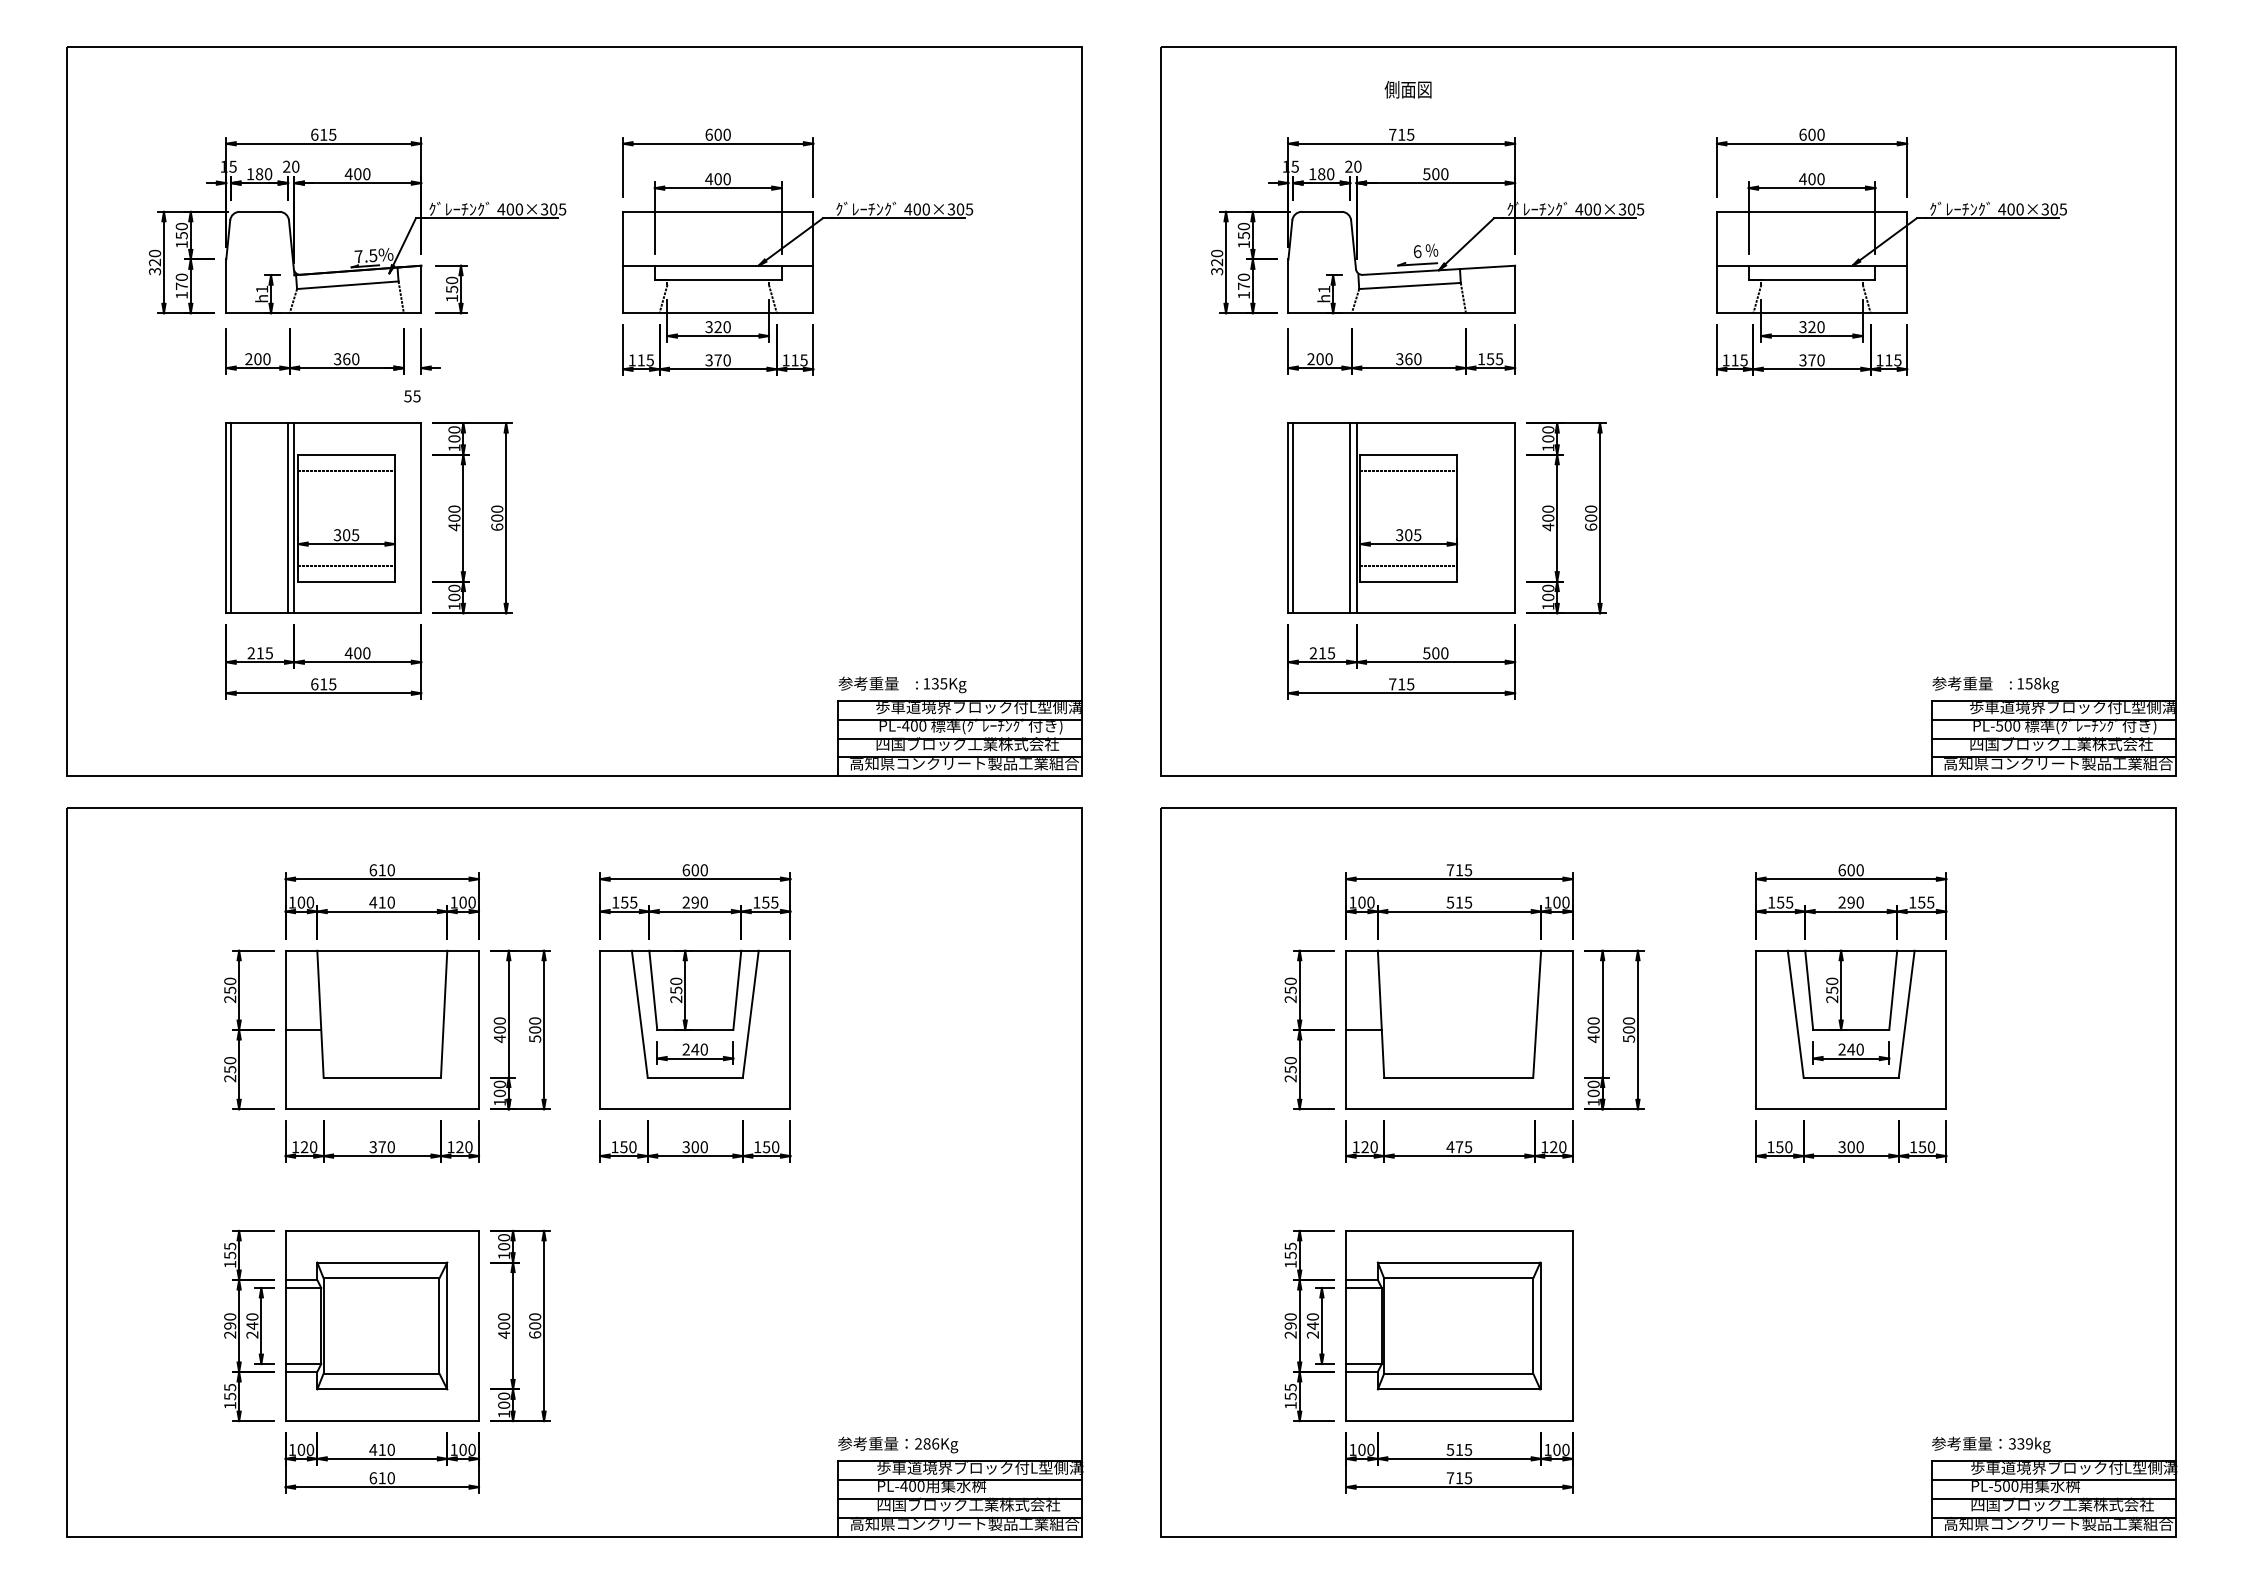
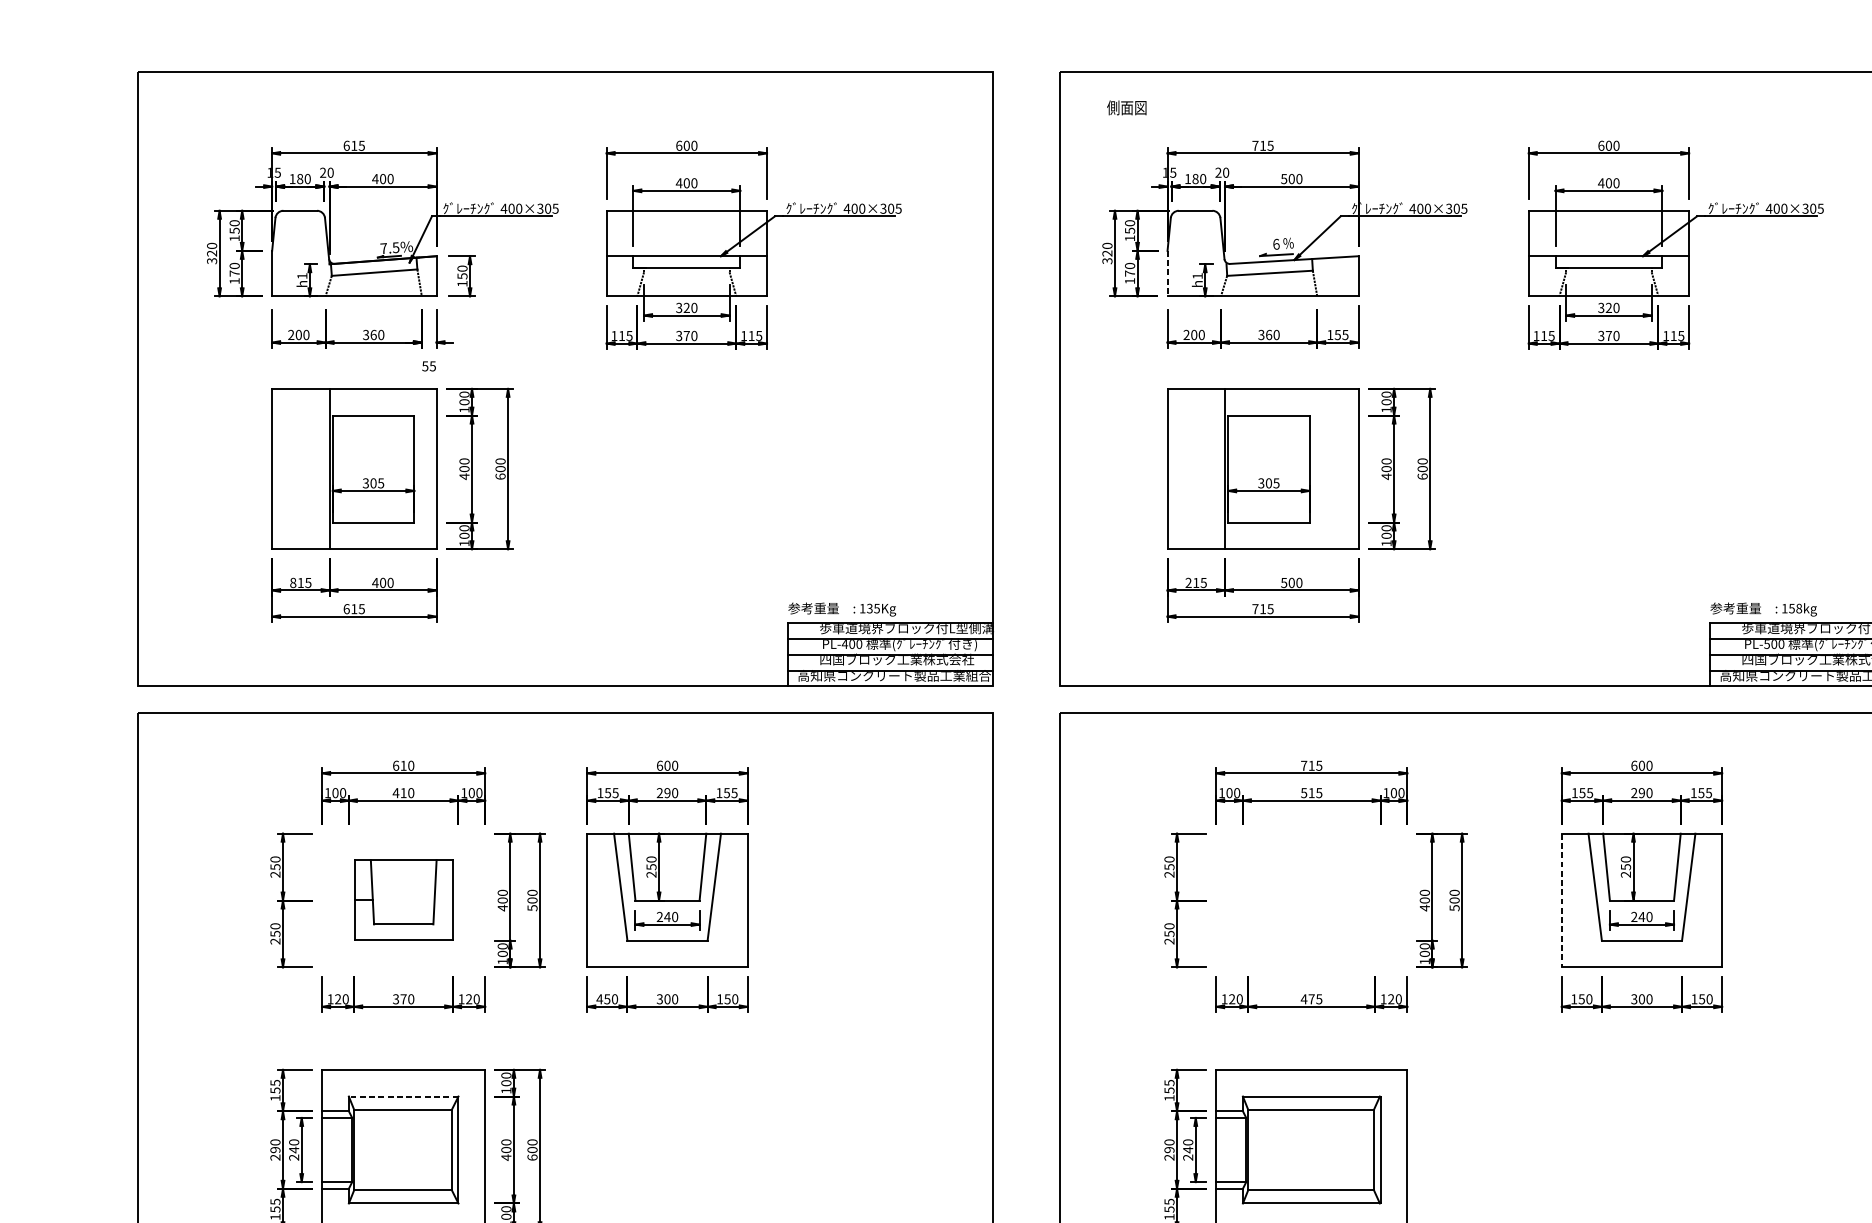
text: (1407, 89) -> (1126, 107), moved
line: (1288, 286) -> (1167, 273), solid -> dashed
line: (346, 470) -> (373, 428), removed
line: (1408, 470) -> (1268, 428), removed
line: (231, 518) -> (276, 469), removed
line: (288, 518) -> (324, 469), removed
line: (1293, 518) -> (1171, 469), removed
line: (1350, 518) -> (1219, 469), removed
line: (346, 565) -> (373, 508), removed
line: (1408, 565) -> (1268, 508), removed
text: (251, 653) -> (293, 583), 215 -> 815
part: (382, 1029) -> (403, 900), size x0.6
part: (1459, 1029) -> (1311, 900), removed
line: (1756, 1030) -> (1562, 900), solid -> dashed
text: (614, 1147) -> (599, 999), 150 -> 450
line: (382, 1262) -> (403, 1096), solid -> dashed

